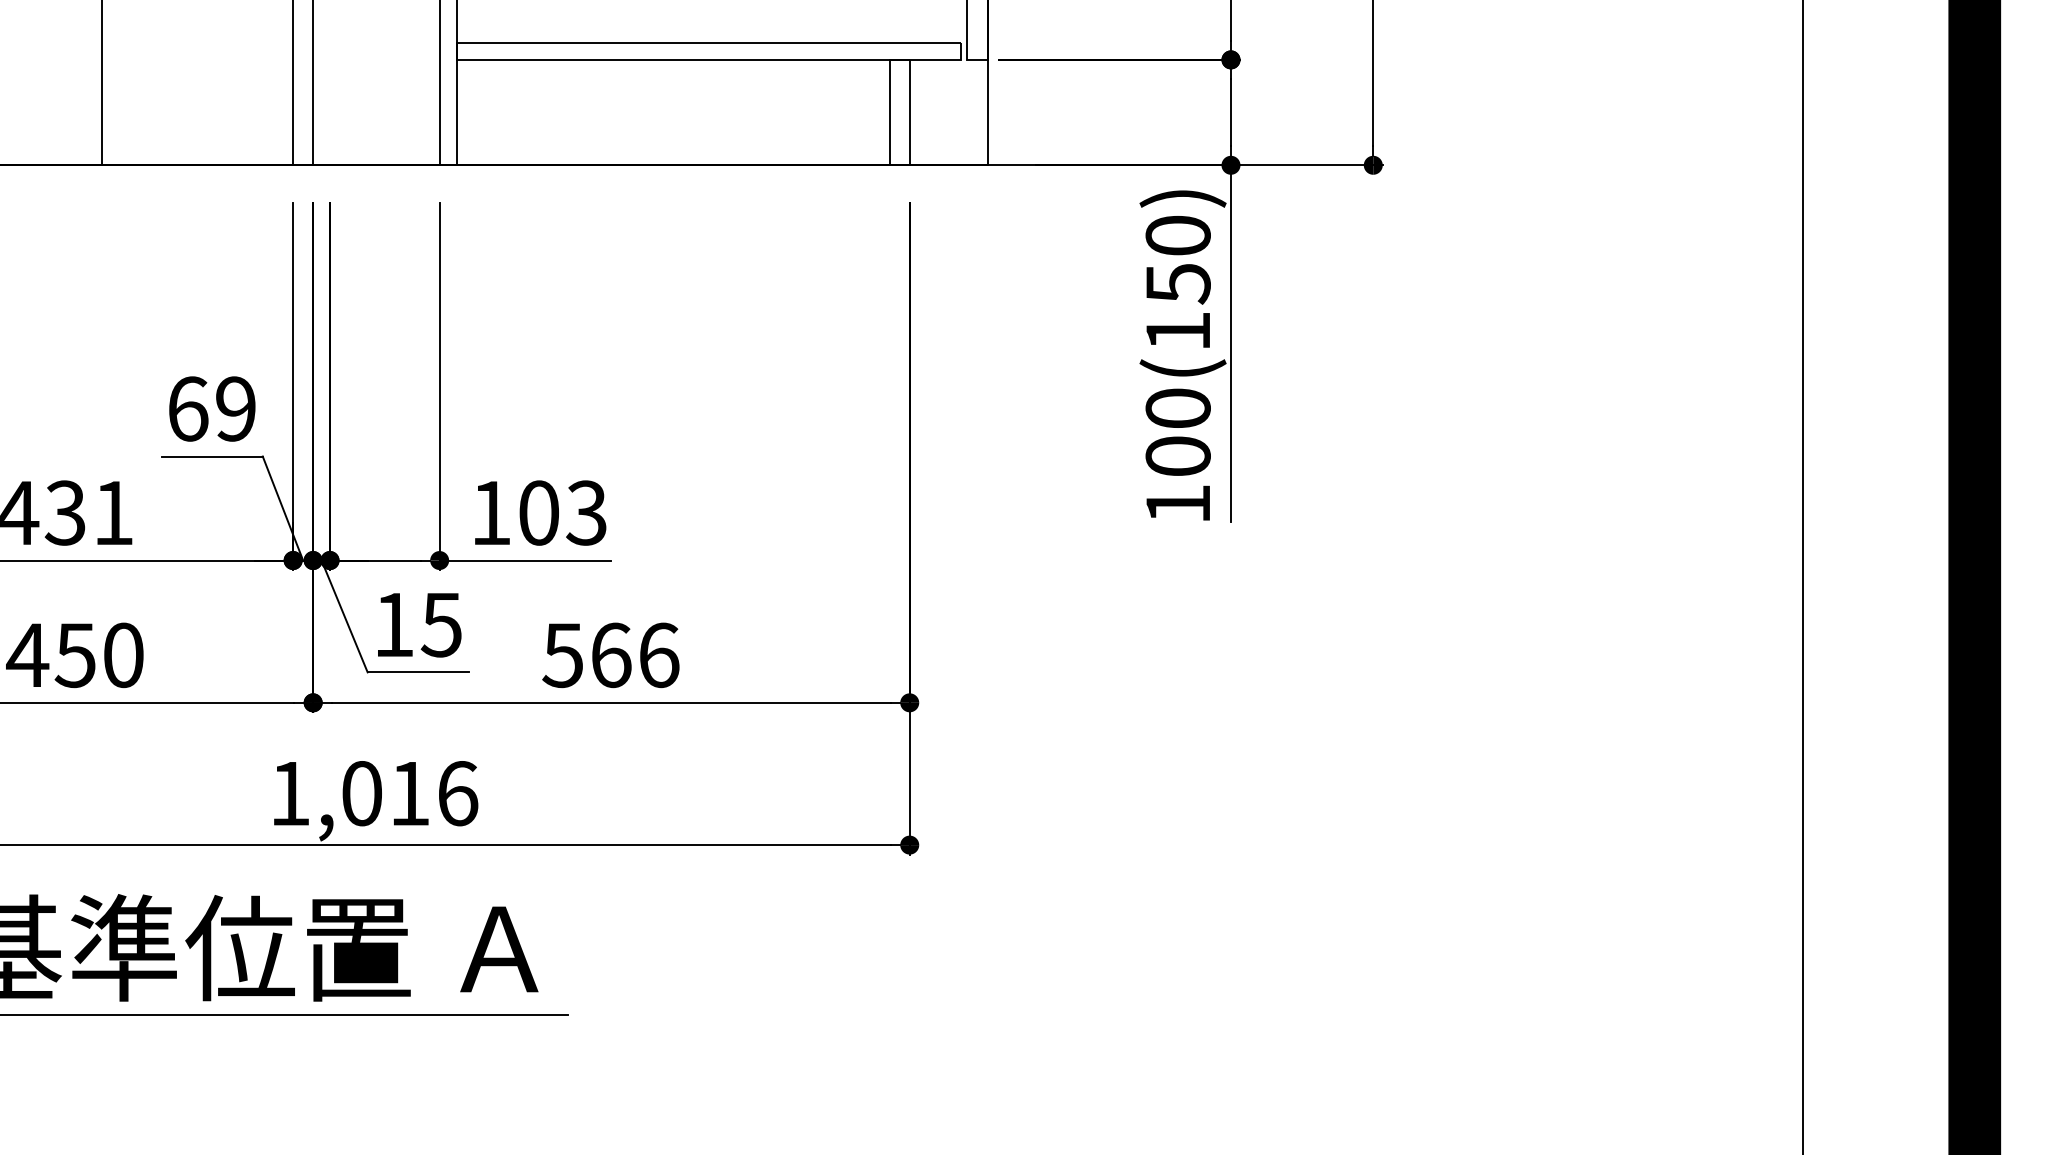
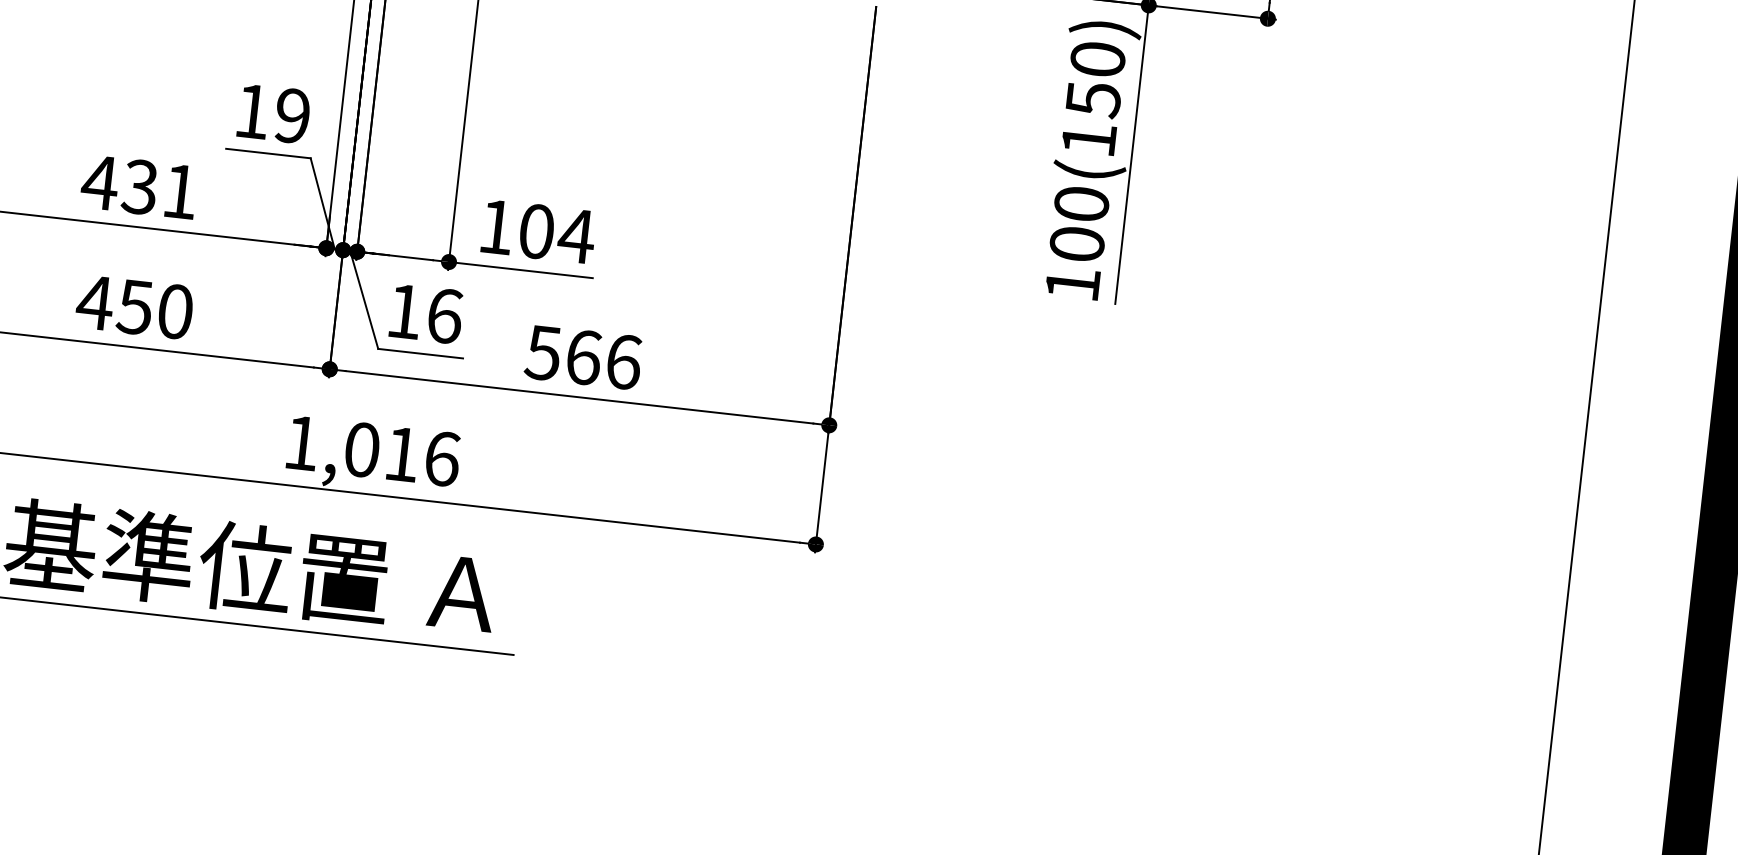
text: (188, 408) -> (252, 111), 69 -> 19
text: (586, 512) -> (576, 235), 103 -> 104
text: (441, 624) -> (444, 315), 15 -> 16

